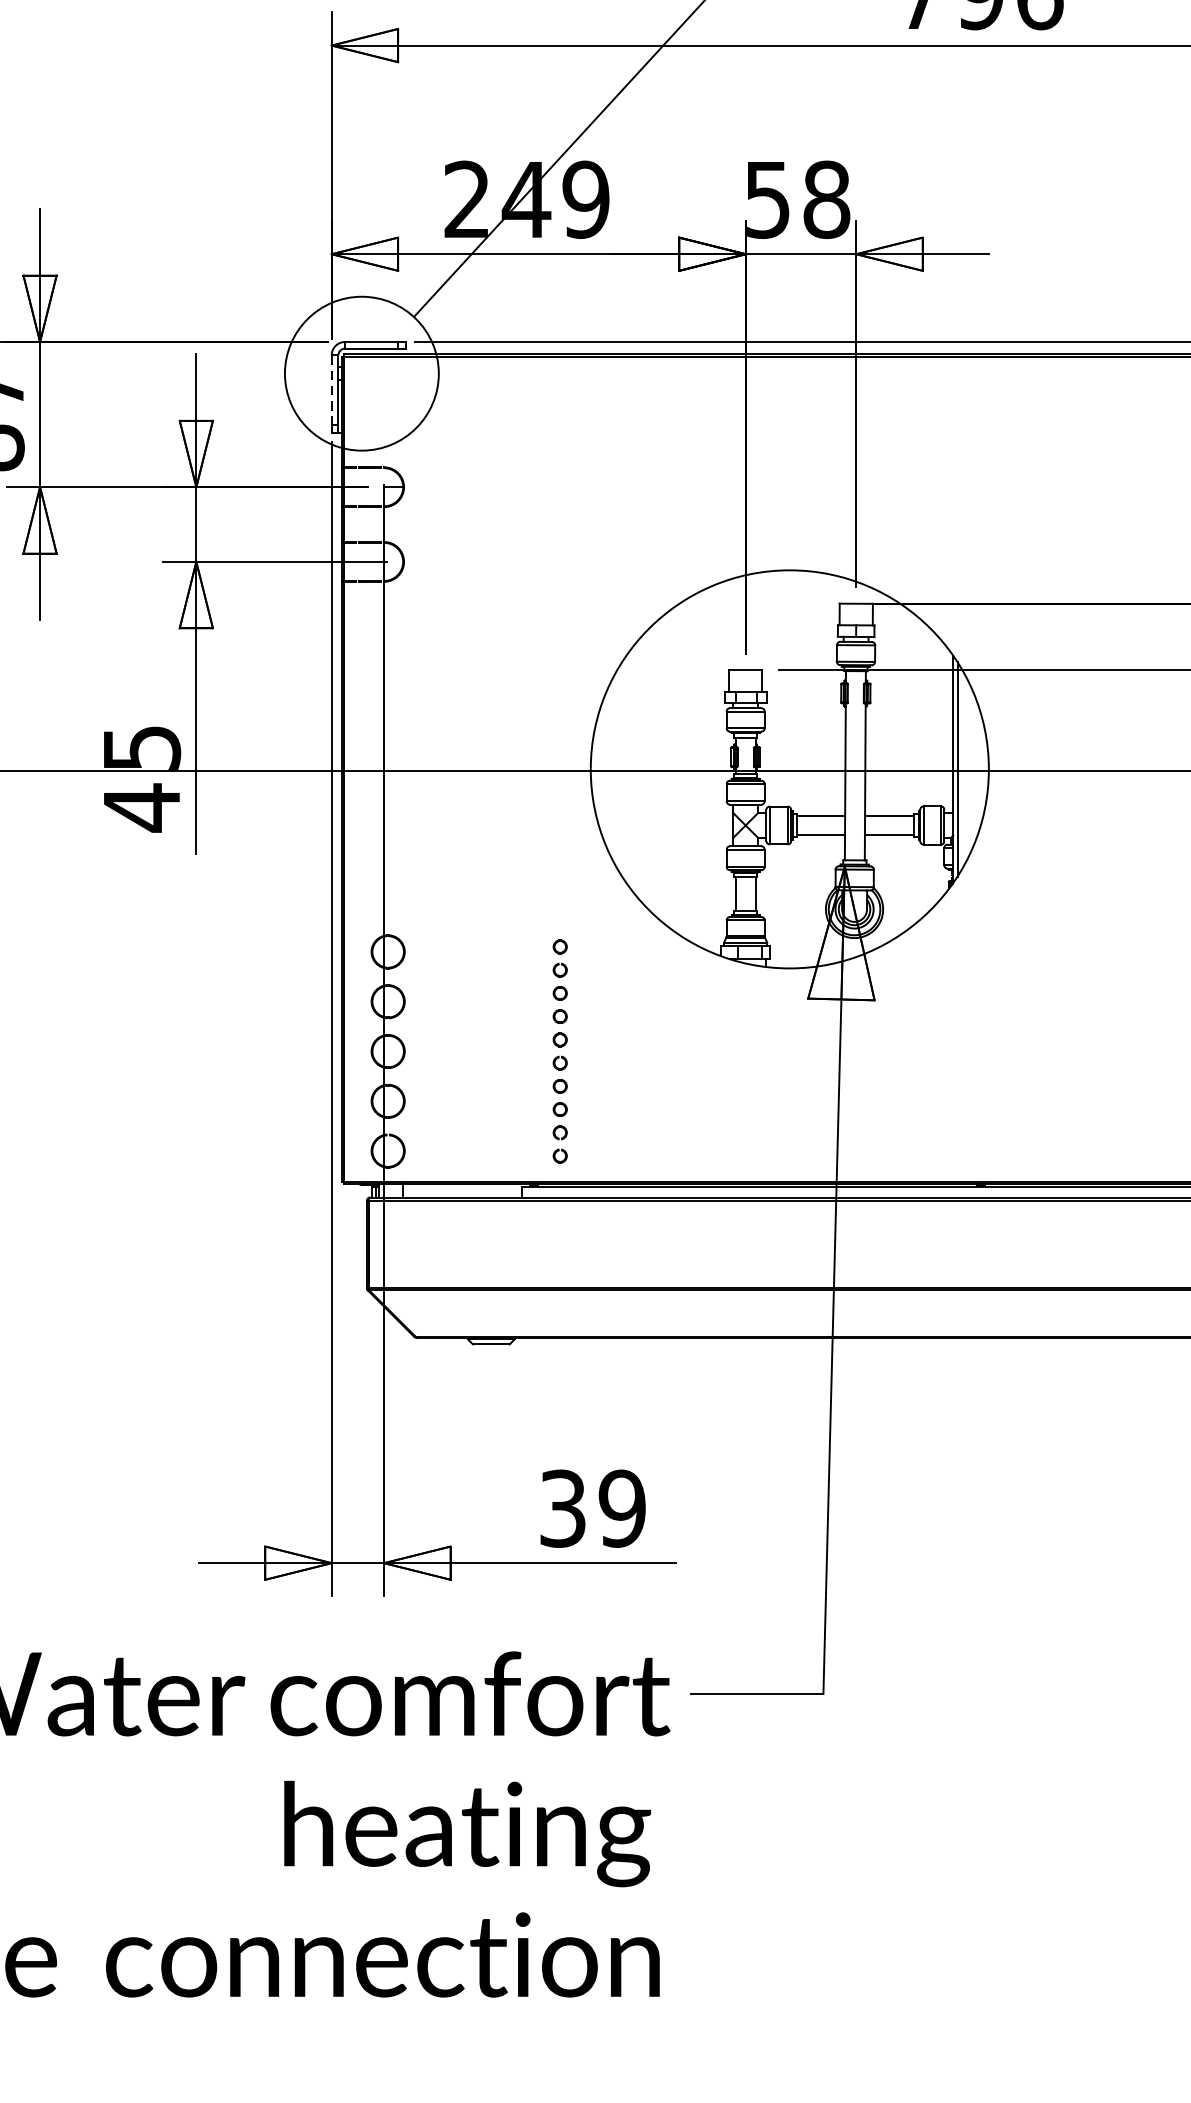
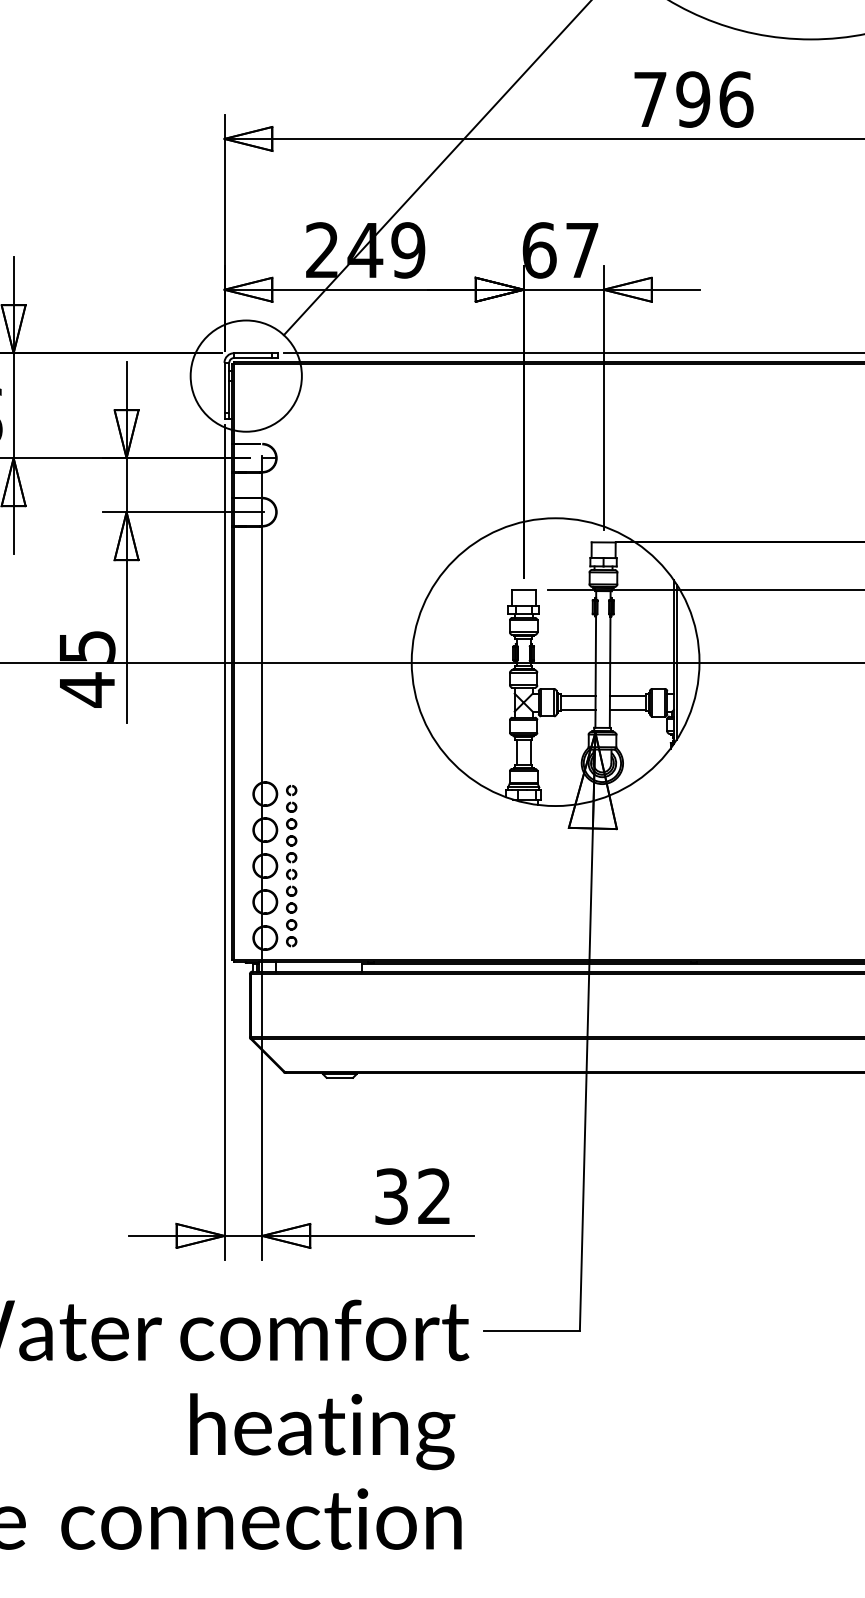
text: (796, 199) -> (560, 250), 58 -> 67
line: (331, 390) -> (224, 388), dashed -> solid
part: (560, 1052) -> (291, 866), moved
text: (622, 1508) -> (434, 1196), 39 -> 32

